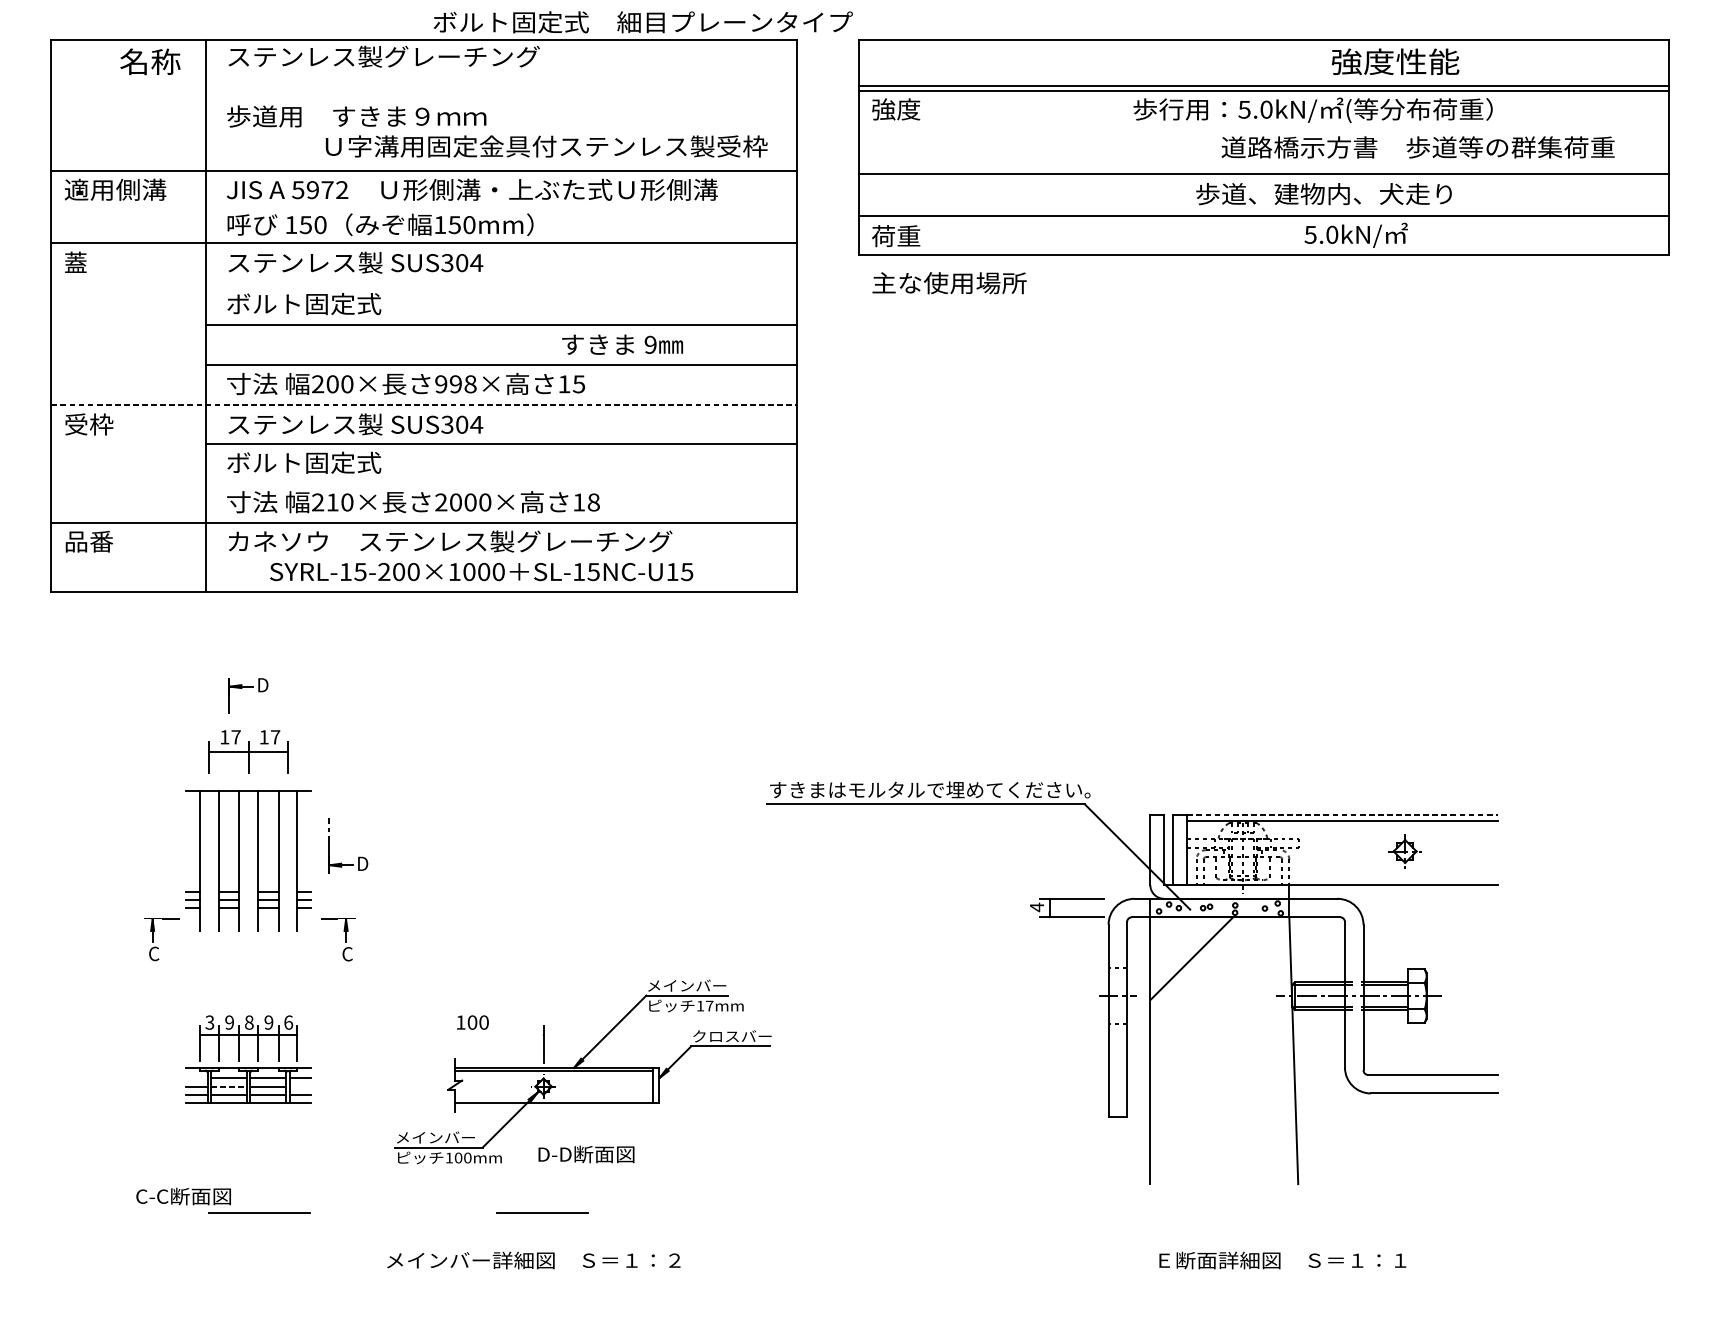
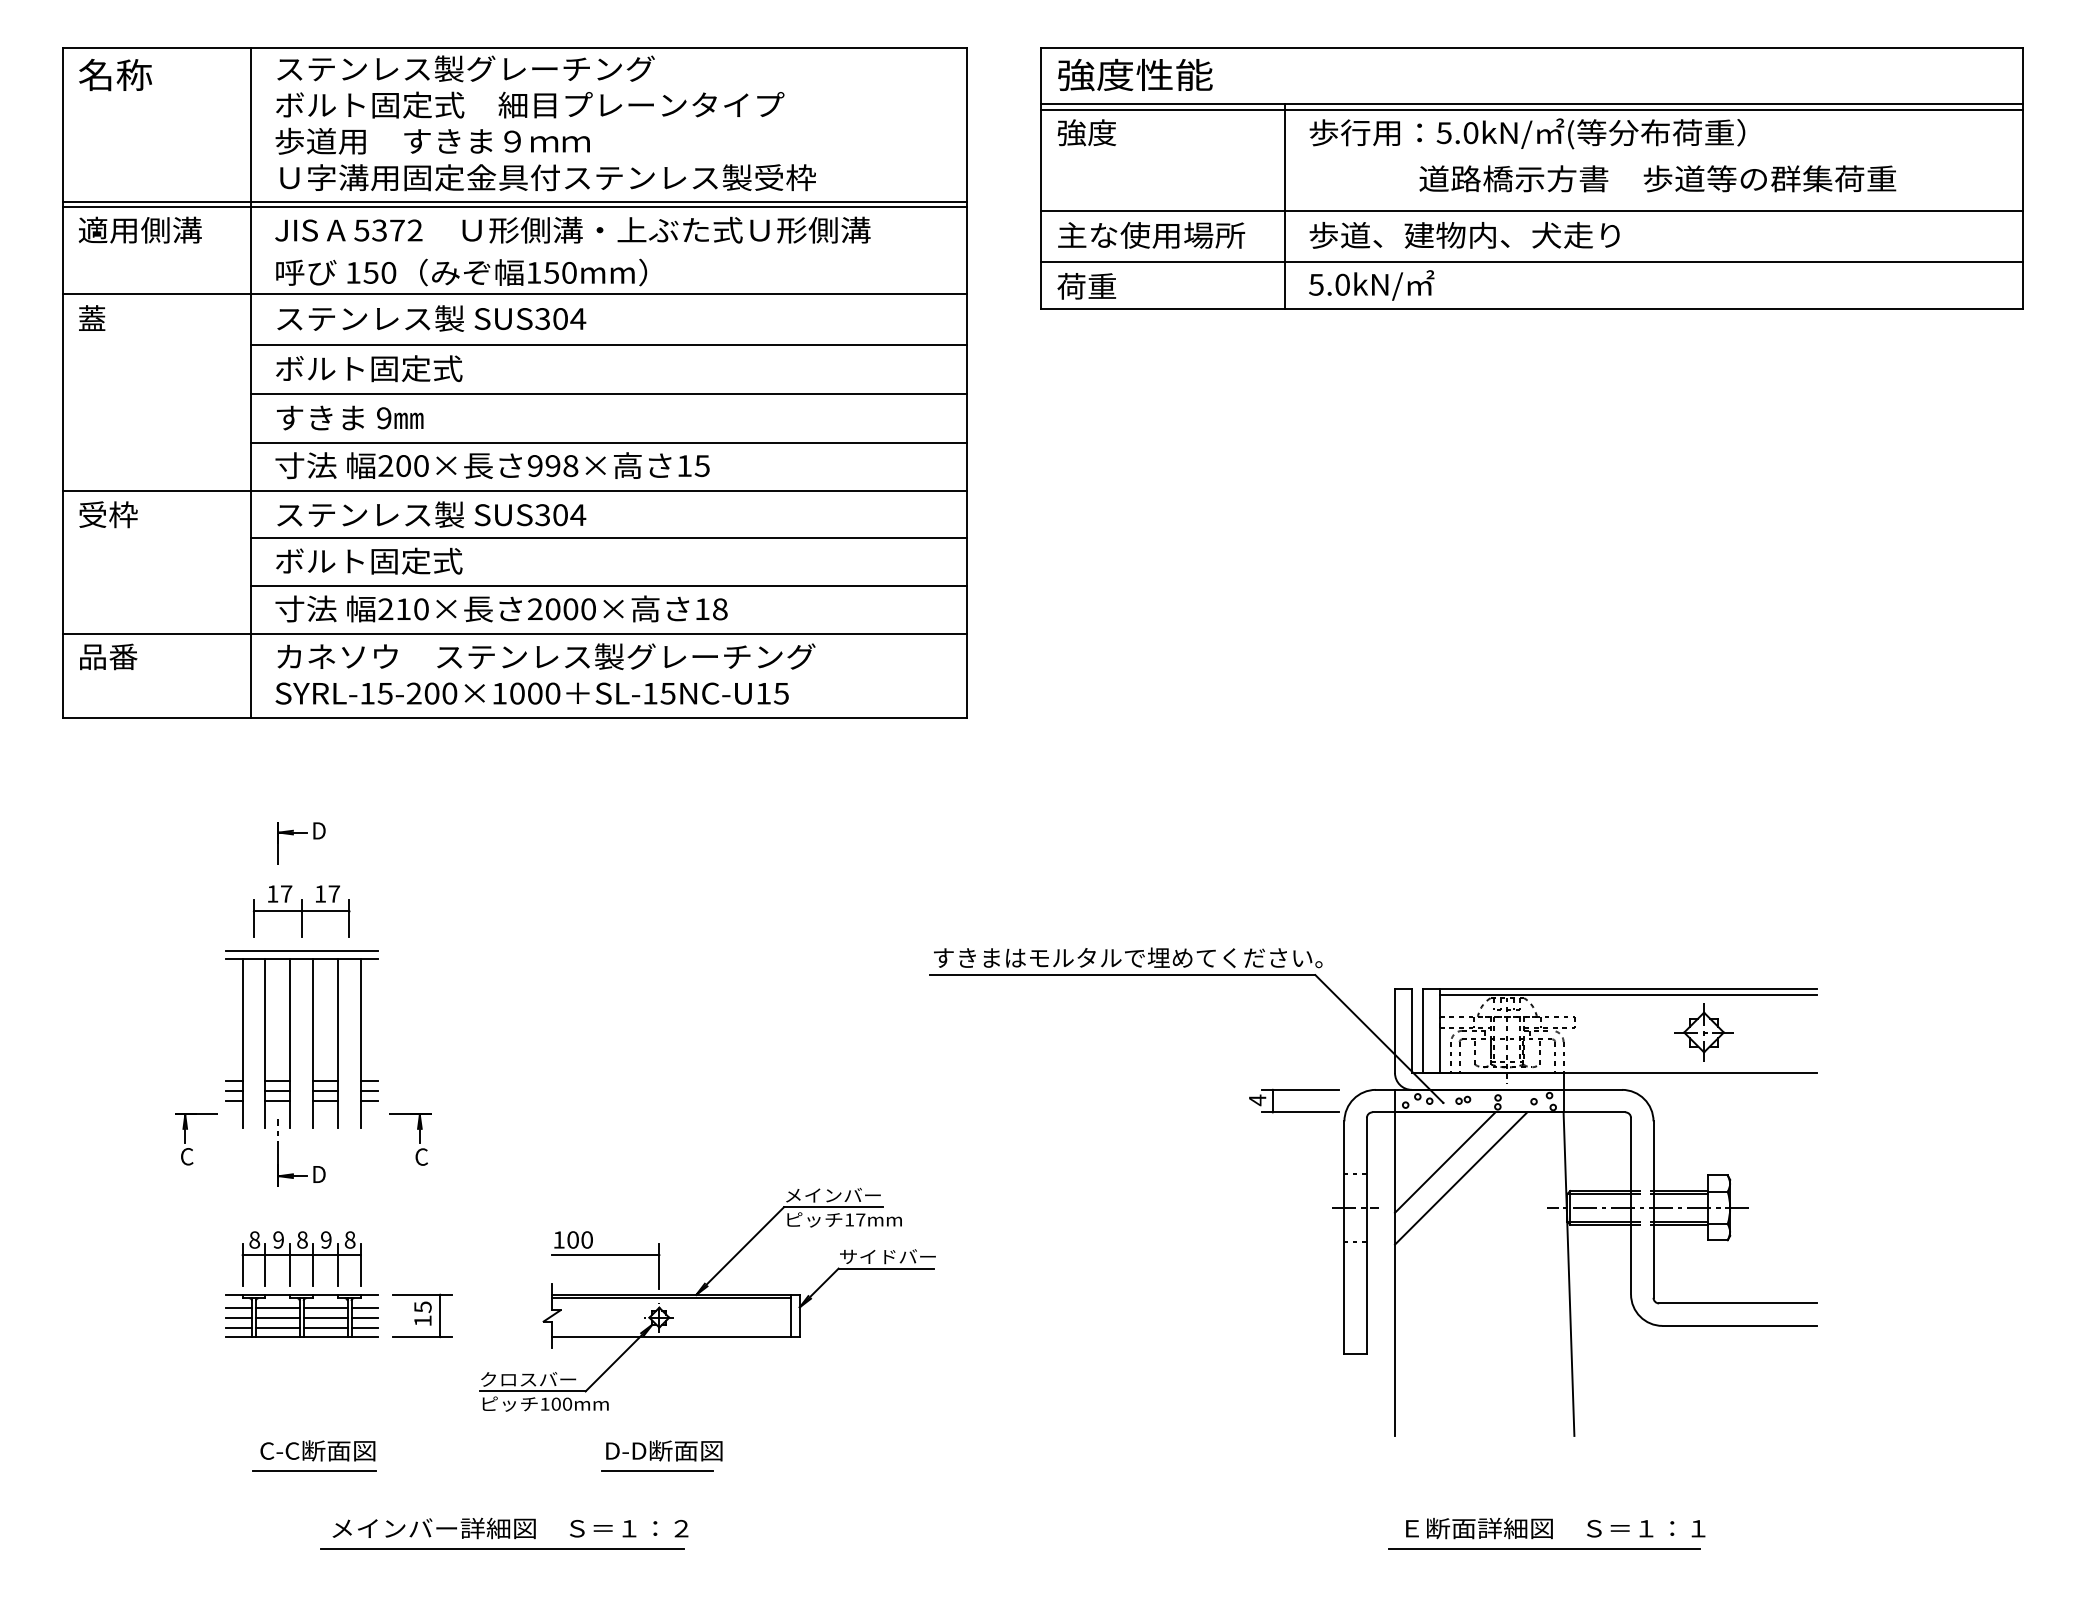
text: (643, 21) -> (530, 104), moved
text: (1395, 61) -> (1135, 74), moved
text: (150, 62) -> (115, 75), moved
text: (1313, 110) -> (1527, 133), moved
text: (546, 146) -> (547, 177), moved
text: (1417, 147) -> (1657, 178), moved
line: (424, 166) -> (514, 201), added
line: (1059, 170) -> (1284, 206), added
text: (312, 190) -> (379, 230), 5972 -> 5372
text: (1323, 194) -> (1464, 235), moved
text: (1356, 235) -> (1371, 285), moved
text: (949, 283) -> (1151, 235), moved
line: (501, 284) -> (608, 345), added
text: (622, 344) -> (350, 417), moved
line: (424, 404) -> (515, 490), dashed -> solid
line: (501, 483) -> (608, 586), added
text: (481, 571) -> (531, 693), moved
line: (248, 783) -> (301, 950), added
line: (1342, 815) -> (1628, 988), dashed -> solid
part: (1404, 851) -> (1703, 1032), size x1.43
part: (358, 857) -> (313, 1166), moved
line: (1205, 971) -> (1461, 1178), added
text: (209, 1022) -> (254, 1239), 3 -> 8
text: (288, 1022) -> (349, 1239), 6 -> 8
line: (499, 1035) -> (605, 1255), added
text: (715, 1036) -> (867, 1256), クロスバー -> サイドバー
line: (196, 1078) -> (238, 1307), added
part: (348, 1084) -> (422, 1315), added
line: (229, 1086) -> (278, 1317), dashed -> solid
line: (300, 1086) -> (364, 1317), added
text: (419, 1137) -> (508, 1379), メインバー -> クロスバー
text: (586, 1154) -> (664, 1450), moved
text: (183, 1196) -> (317, 1450), moved
text: (533, 1260) -> (510, 1528), moved
line: (413, 1277) -> (501, 1548), added
line: (1272, 1277) -> (1543, 1548), added

